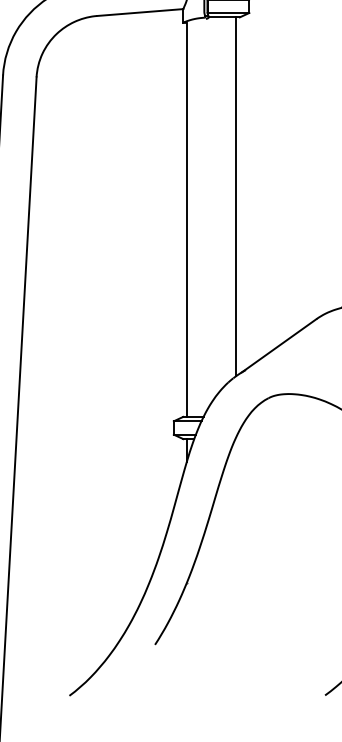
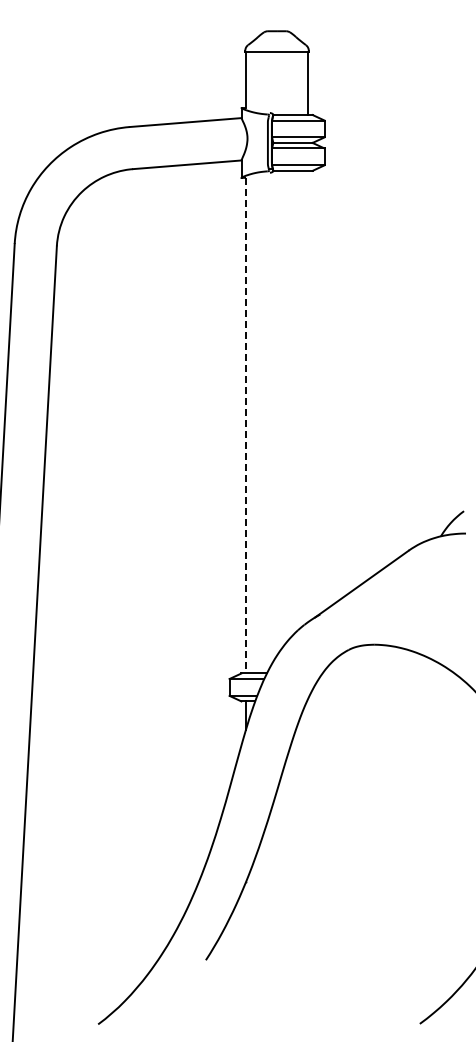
line: (236, 196) -> (308, 396), removed
line: (186, 219) -> (245, 425), solid -> dashed

